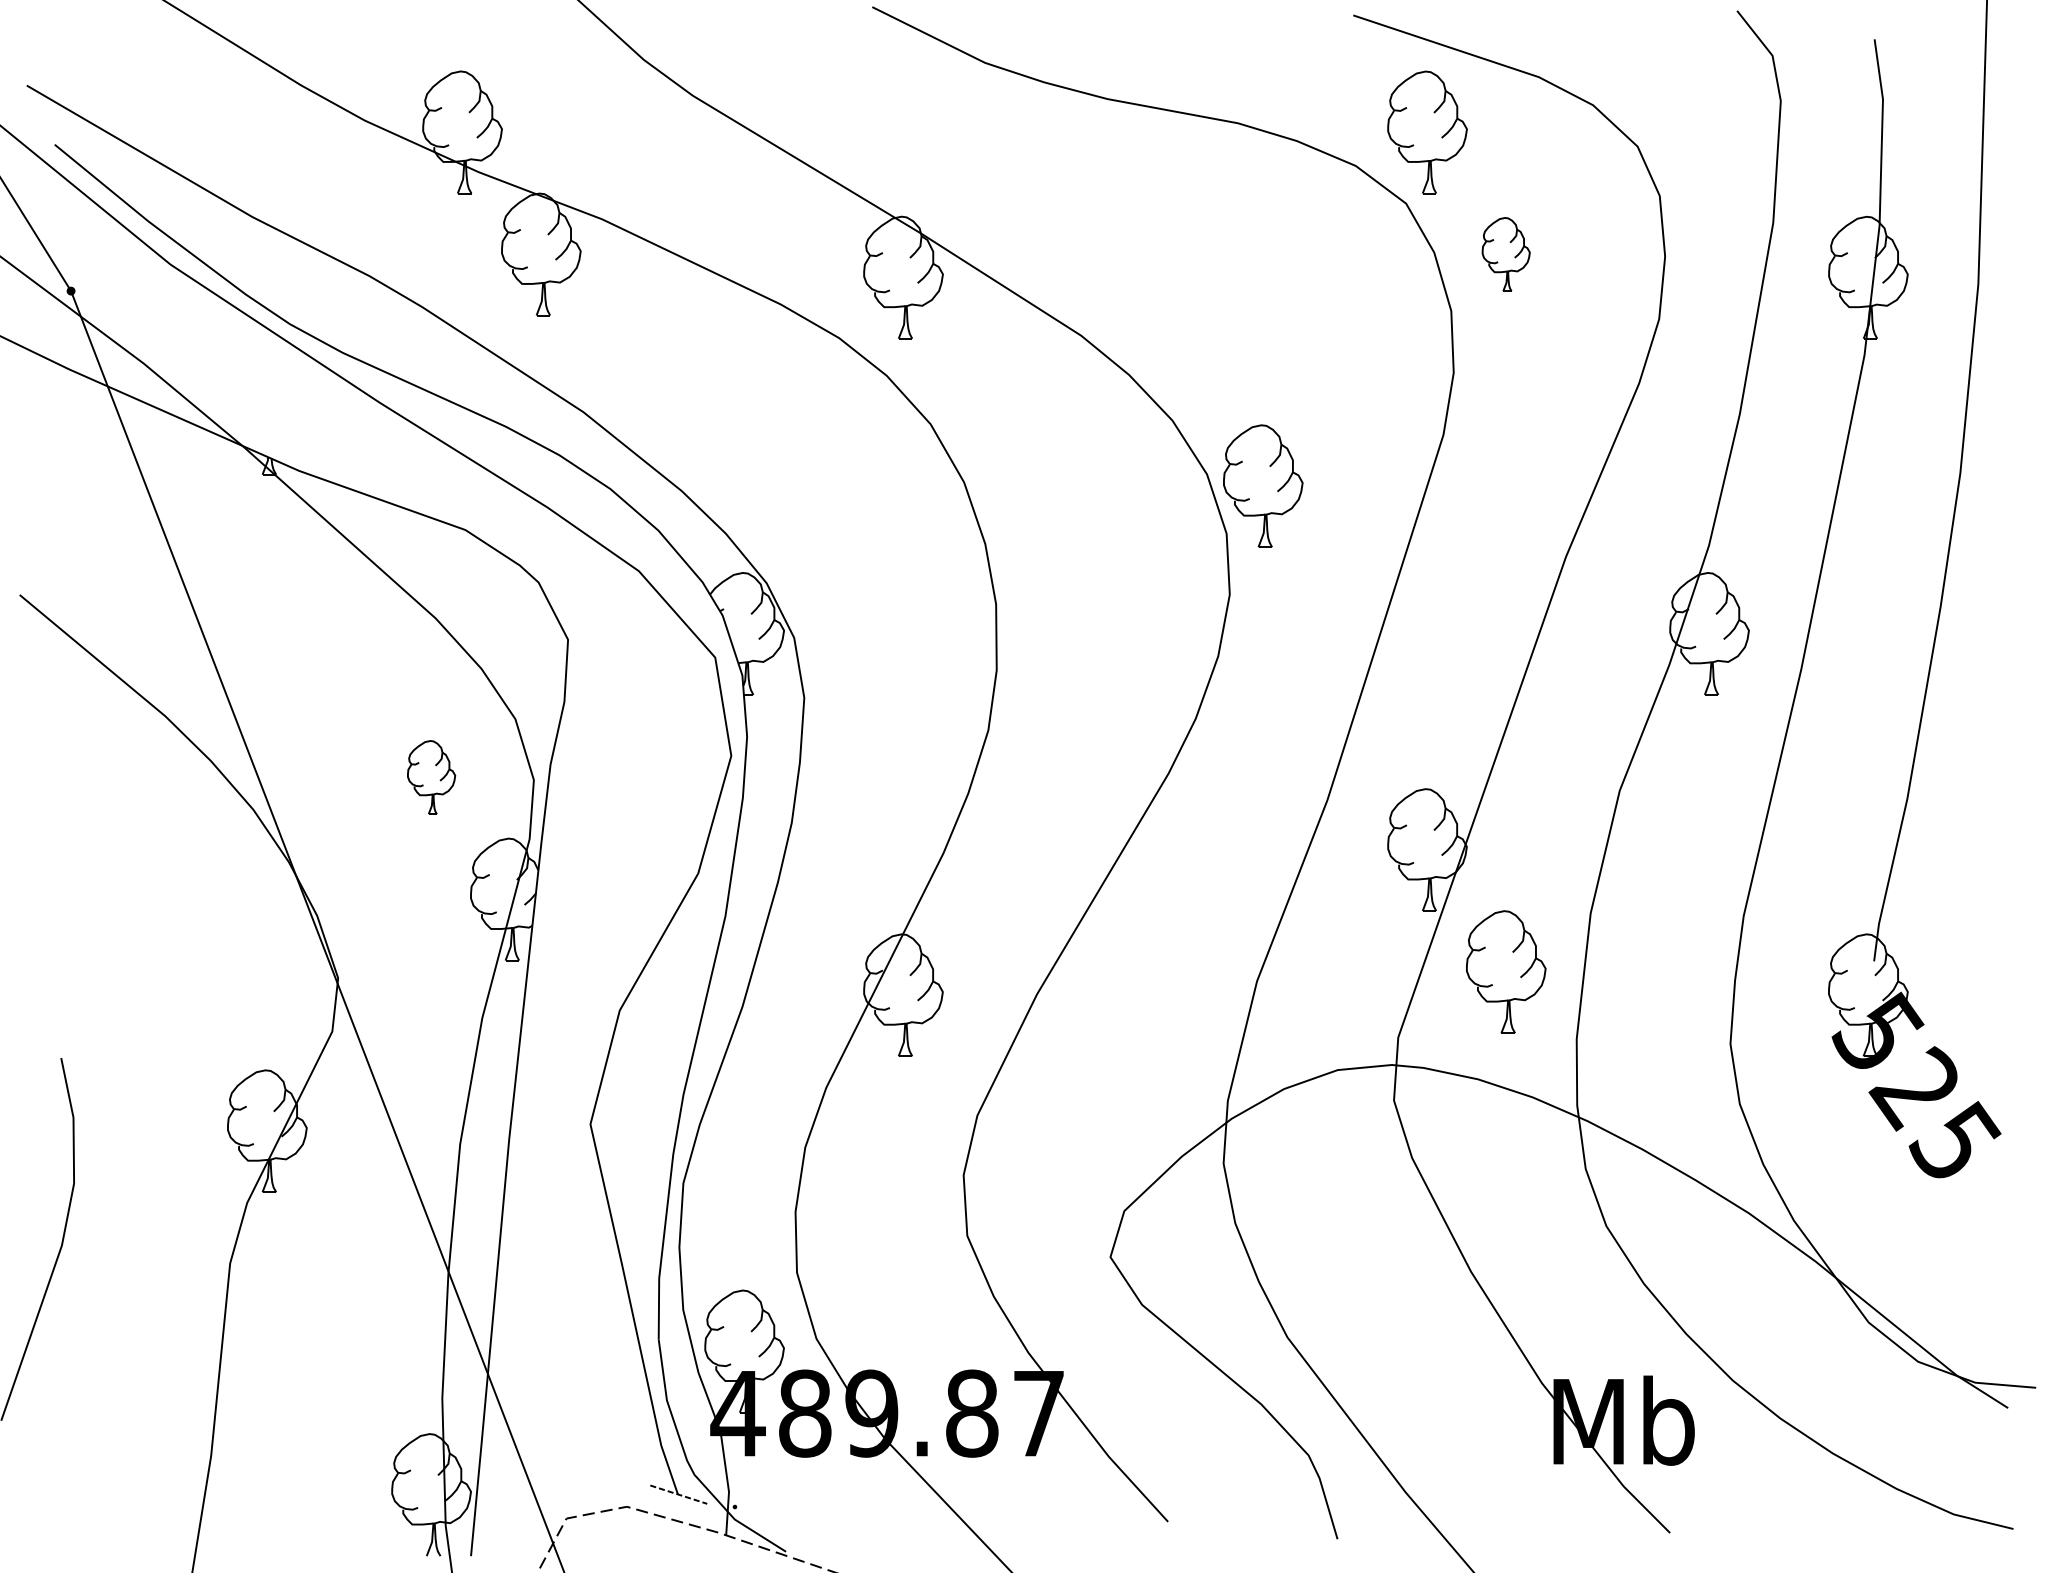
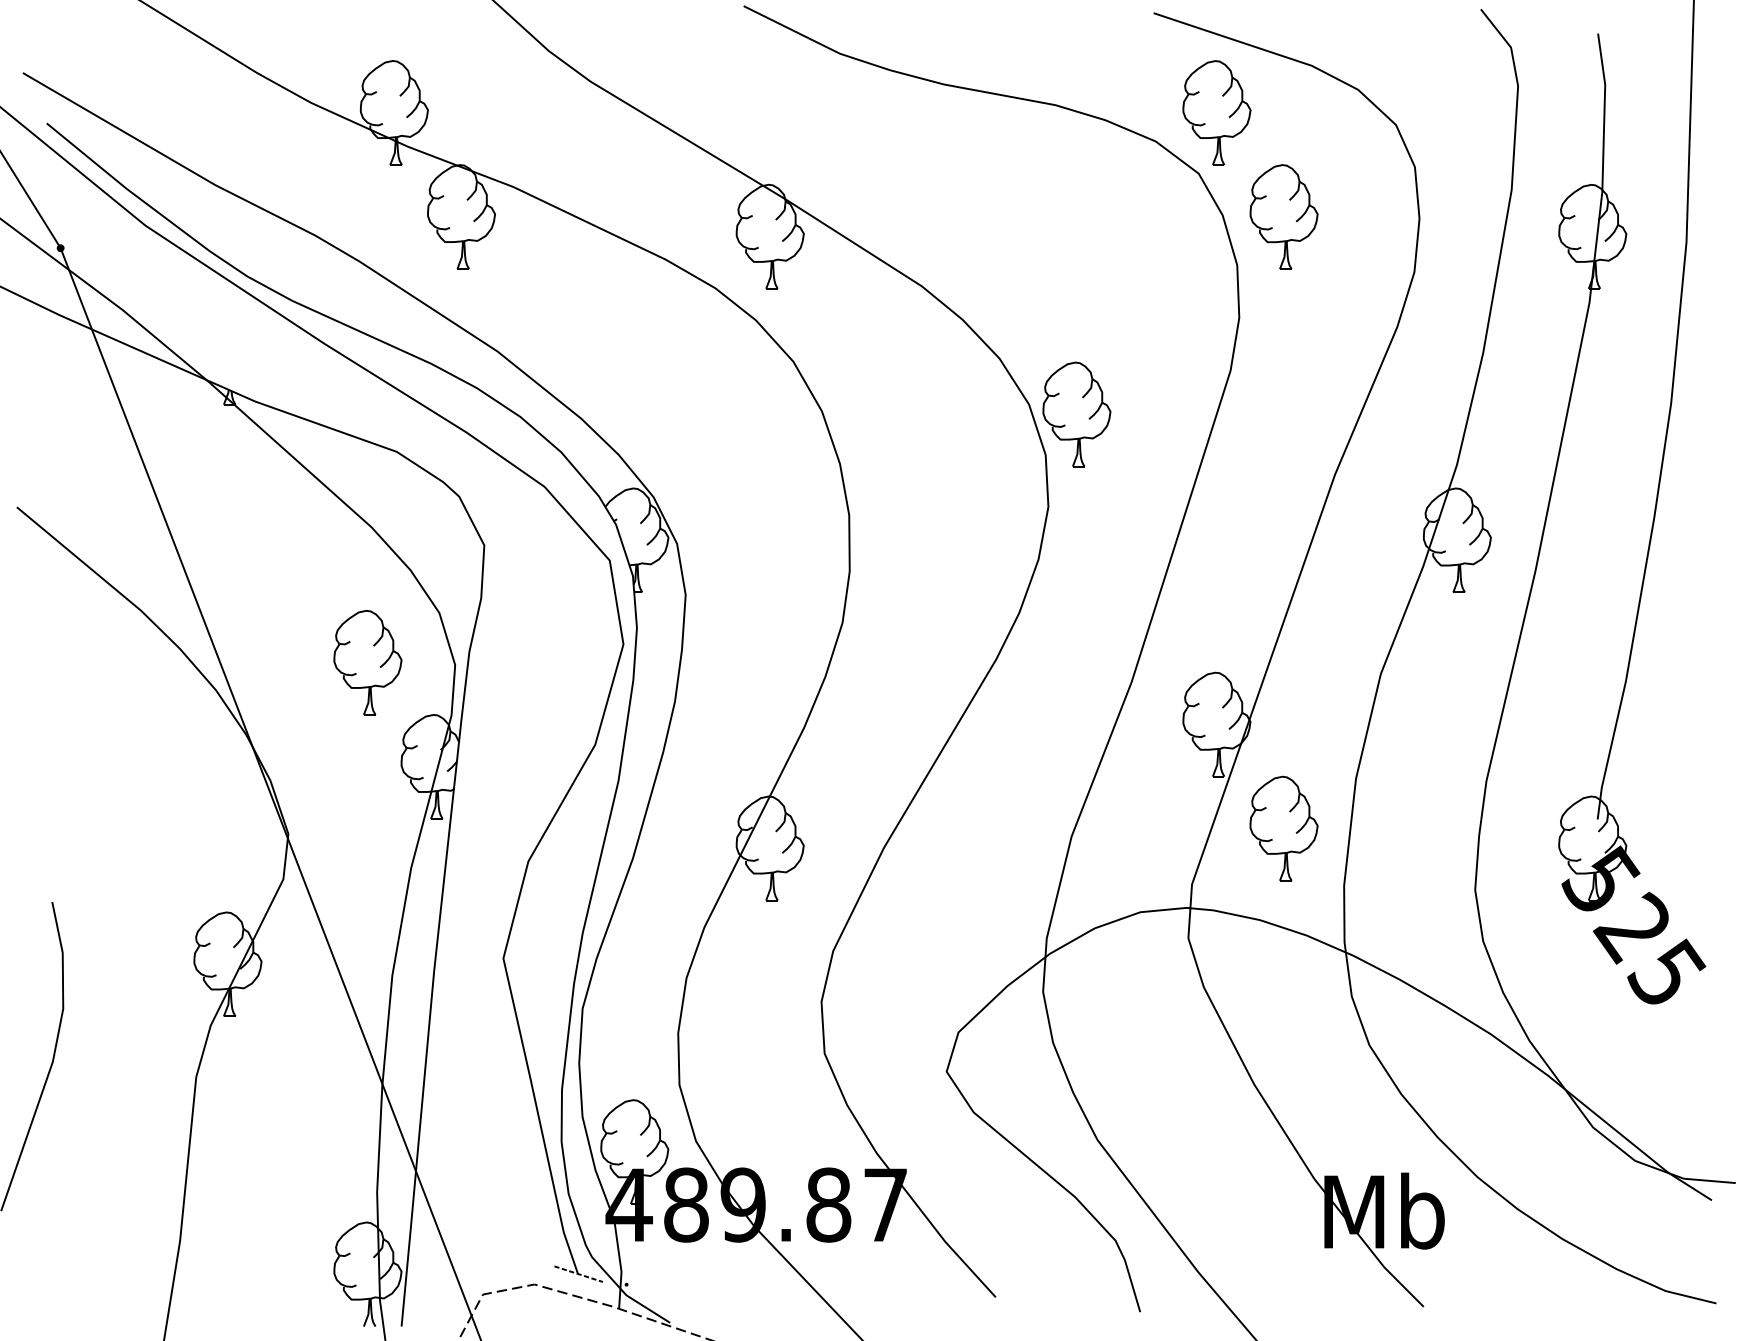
part: (1505, 253) -> (1283, 216), size x1.67
part: (431, 777) -> (367, 662), size x1.67

